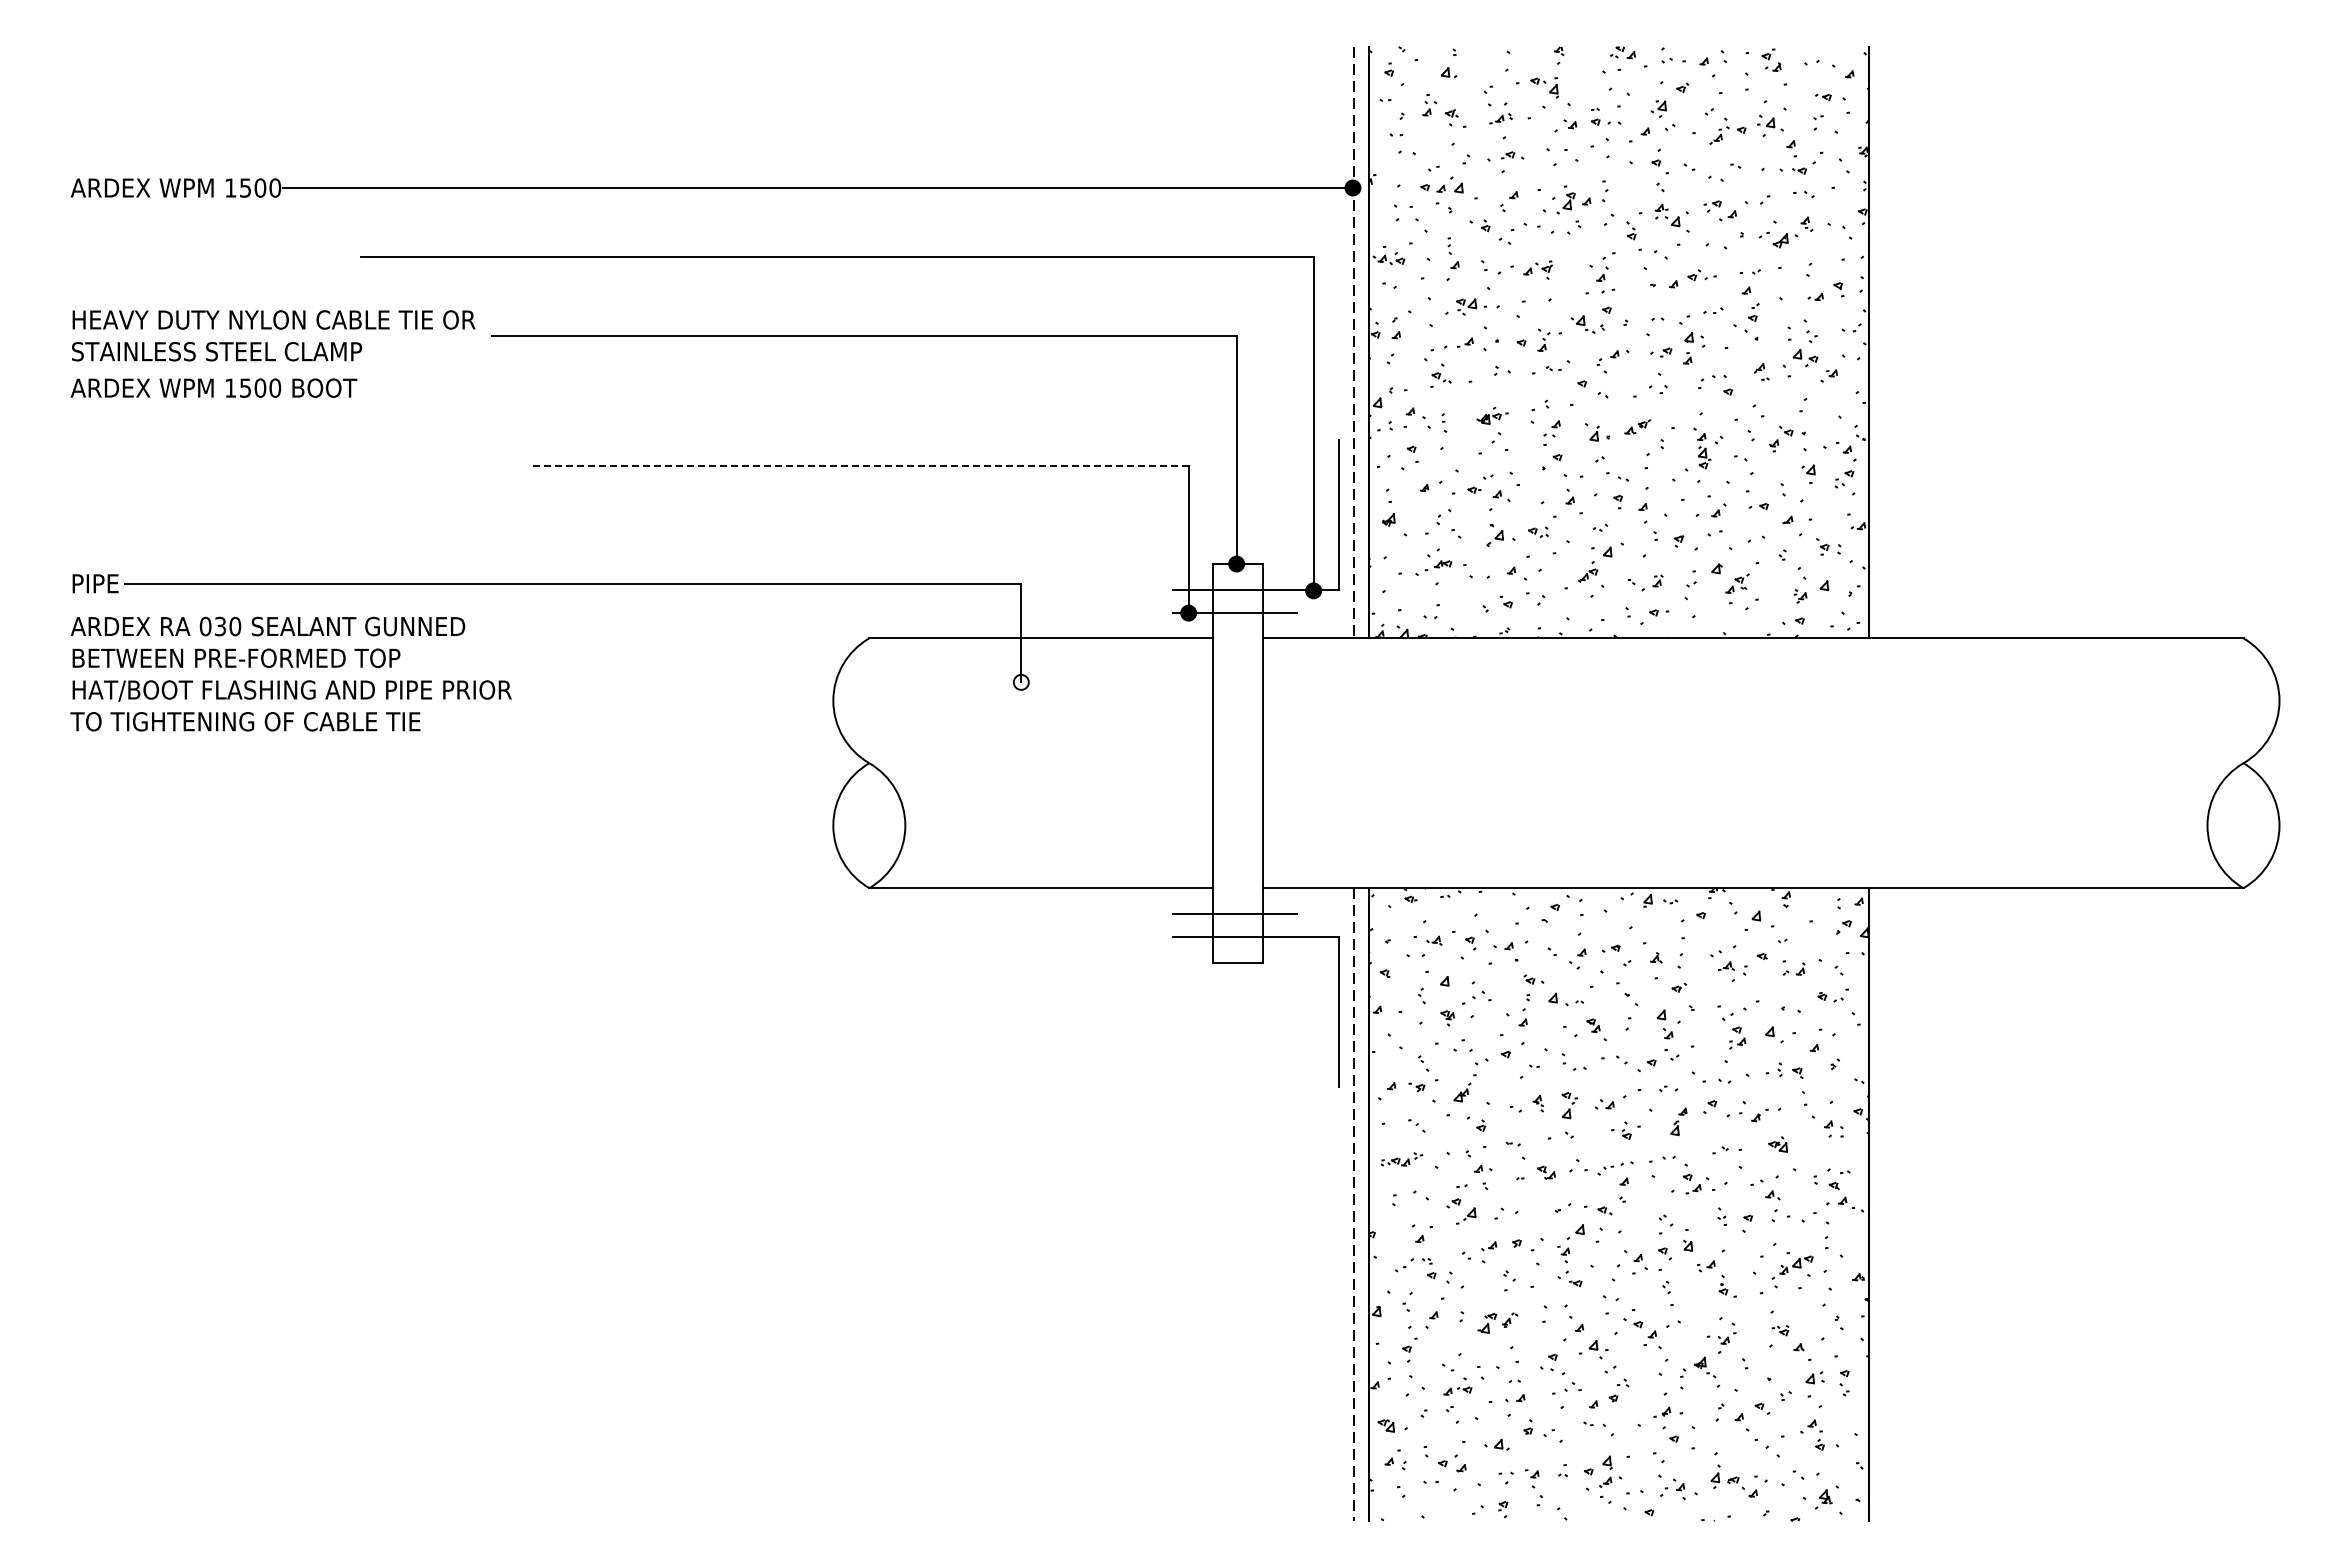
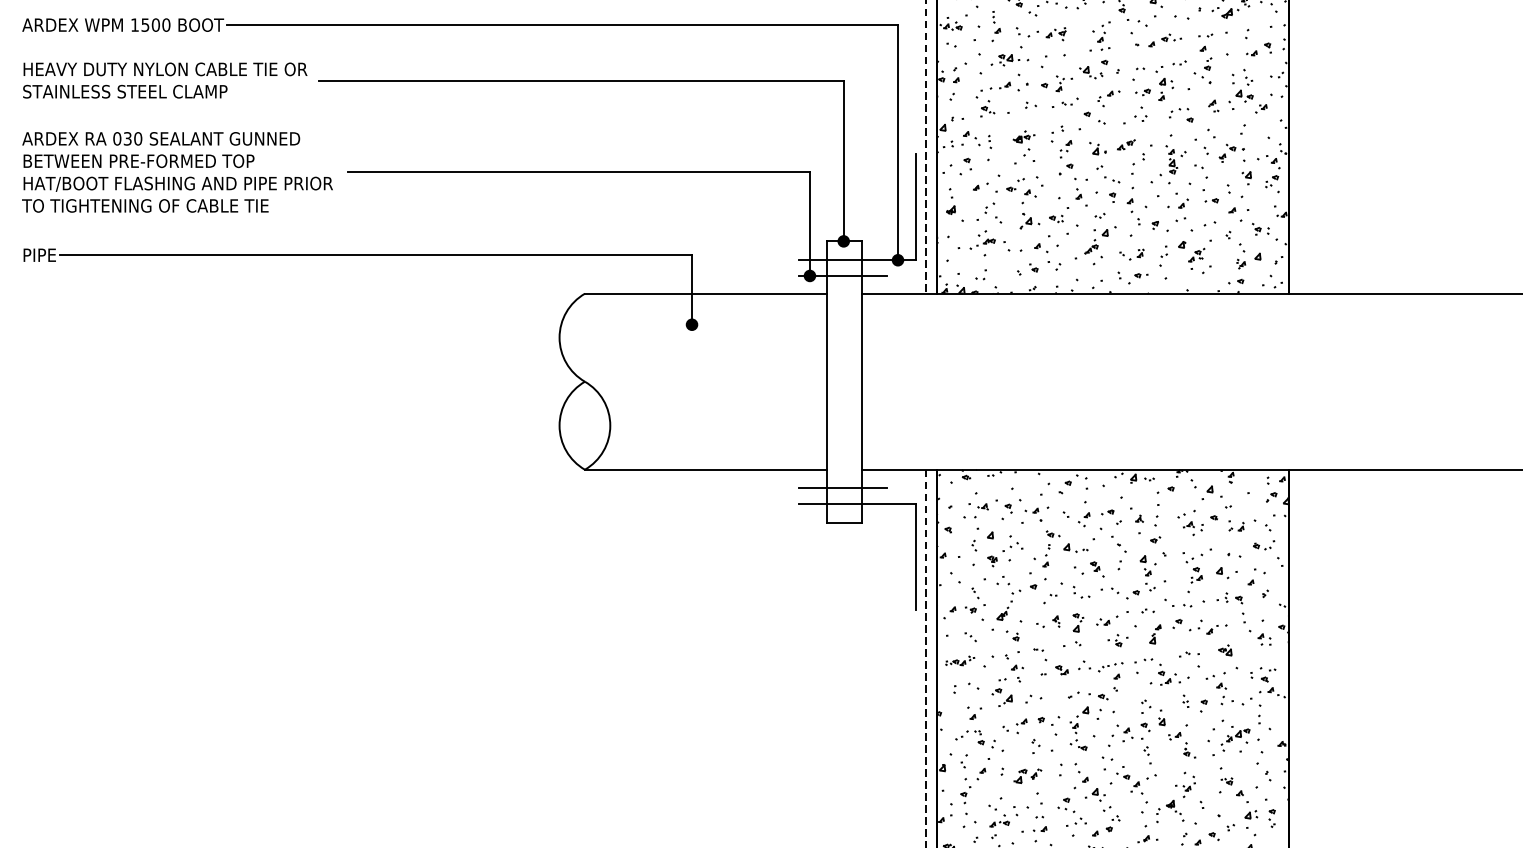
text: (213, 387) -> (122, 24), moved
line: (860, 466) -> (578, 172), dashed -> solid
text: (290, 673) -> (177, 171), moved
fill: (1020, 681) -> (691, 324), added

